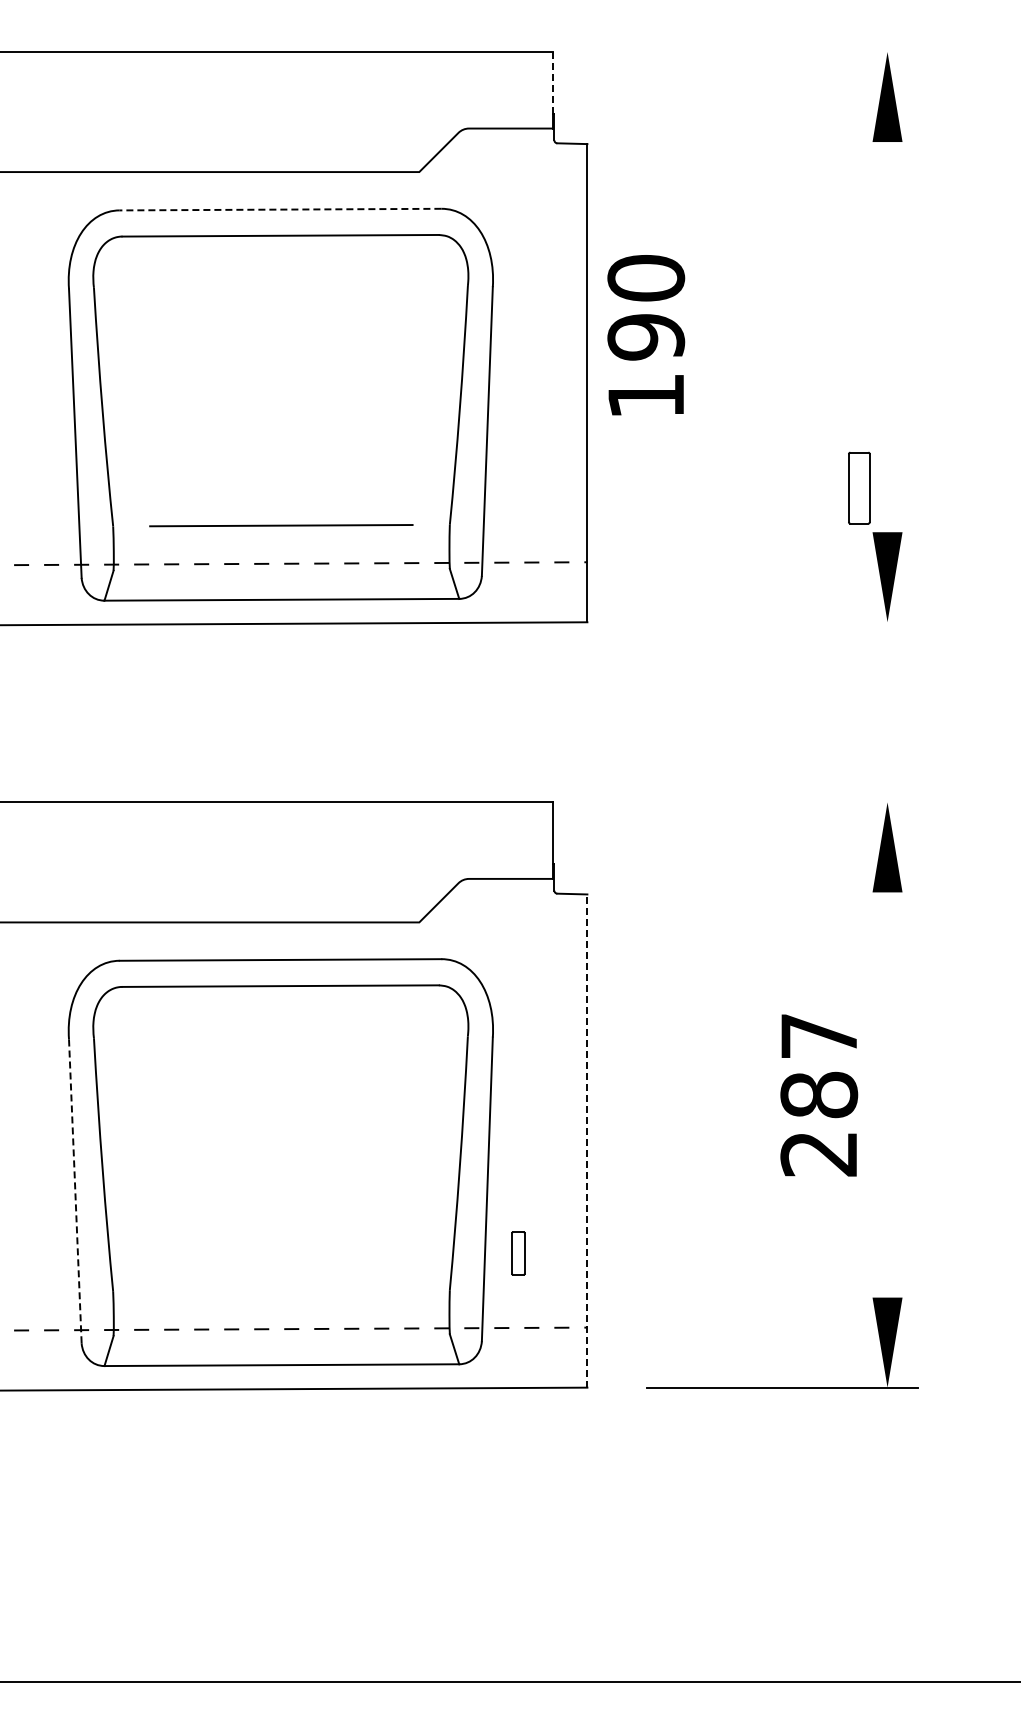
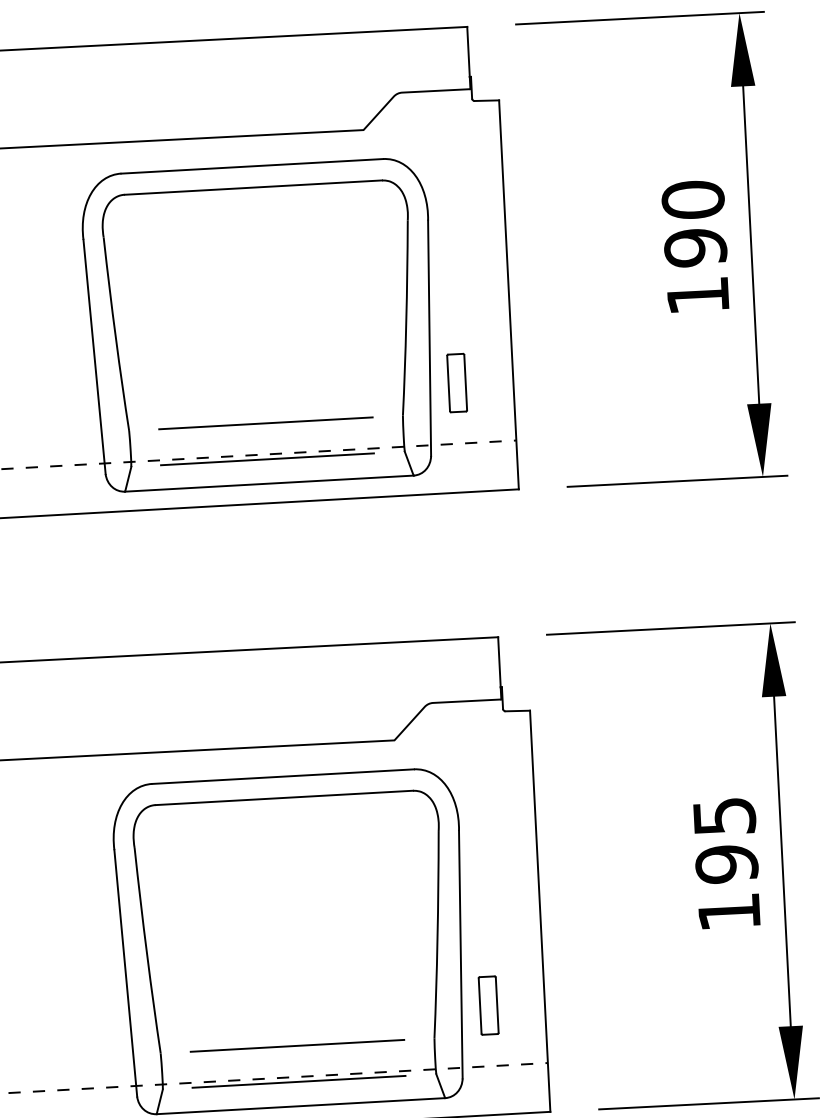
line: (764, 52) -> (639, 18), added
line: (552, 82) -> (468, 51), dashed -> solid
line: (280, 209) -> (252, 166), dashed -> solid
text: (646, 335) -> (695, 246), moved
line: (887, 337) -> (751, 245), added
part: (859, 487) -> (457, 382), moved
line: (280, 569) -> (267, 459), added
line: (782, 622) -> (677, 481), added
line: (764, 802) -> (670, 628), added
line: (887, 1094) -> (782, 861), added
text: (819, 1095) -> (727, 864), 287 -> 195
line: (587, 1141) -> (540, 911), dashed -> solid
line: (75, 1191) -> (125, 973), dashed -> solid
part: (518, 1253) -> (488, 1005), size x1.67
line: (281, 1290) -> (297, 1045), added
line: (280, 1334) -> (298, 1081), added

